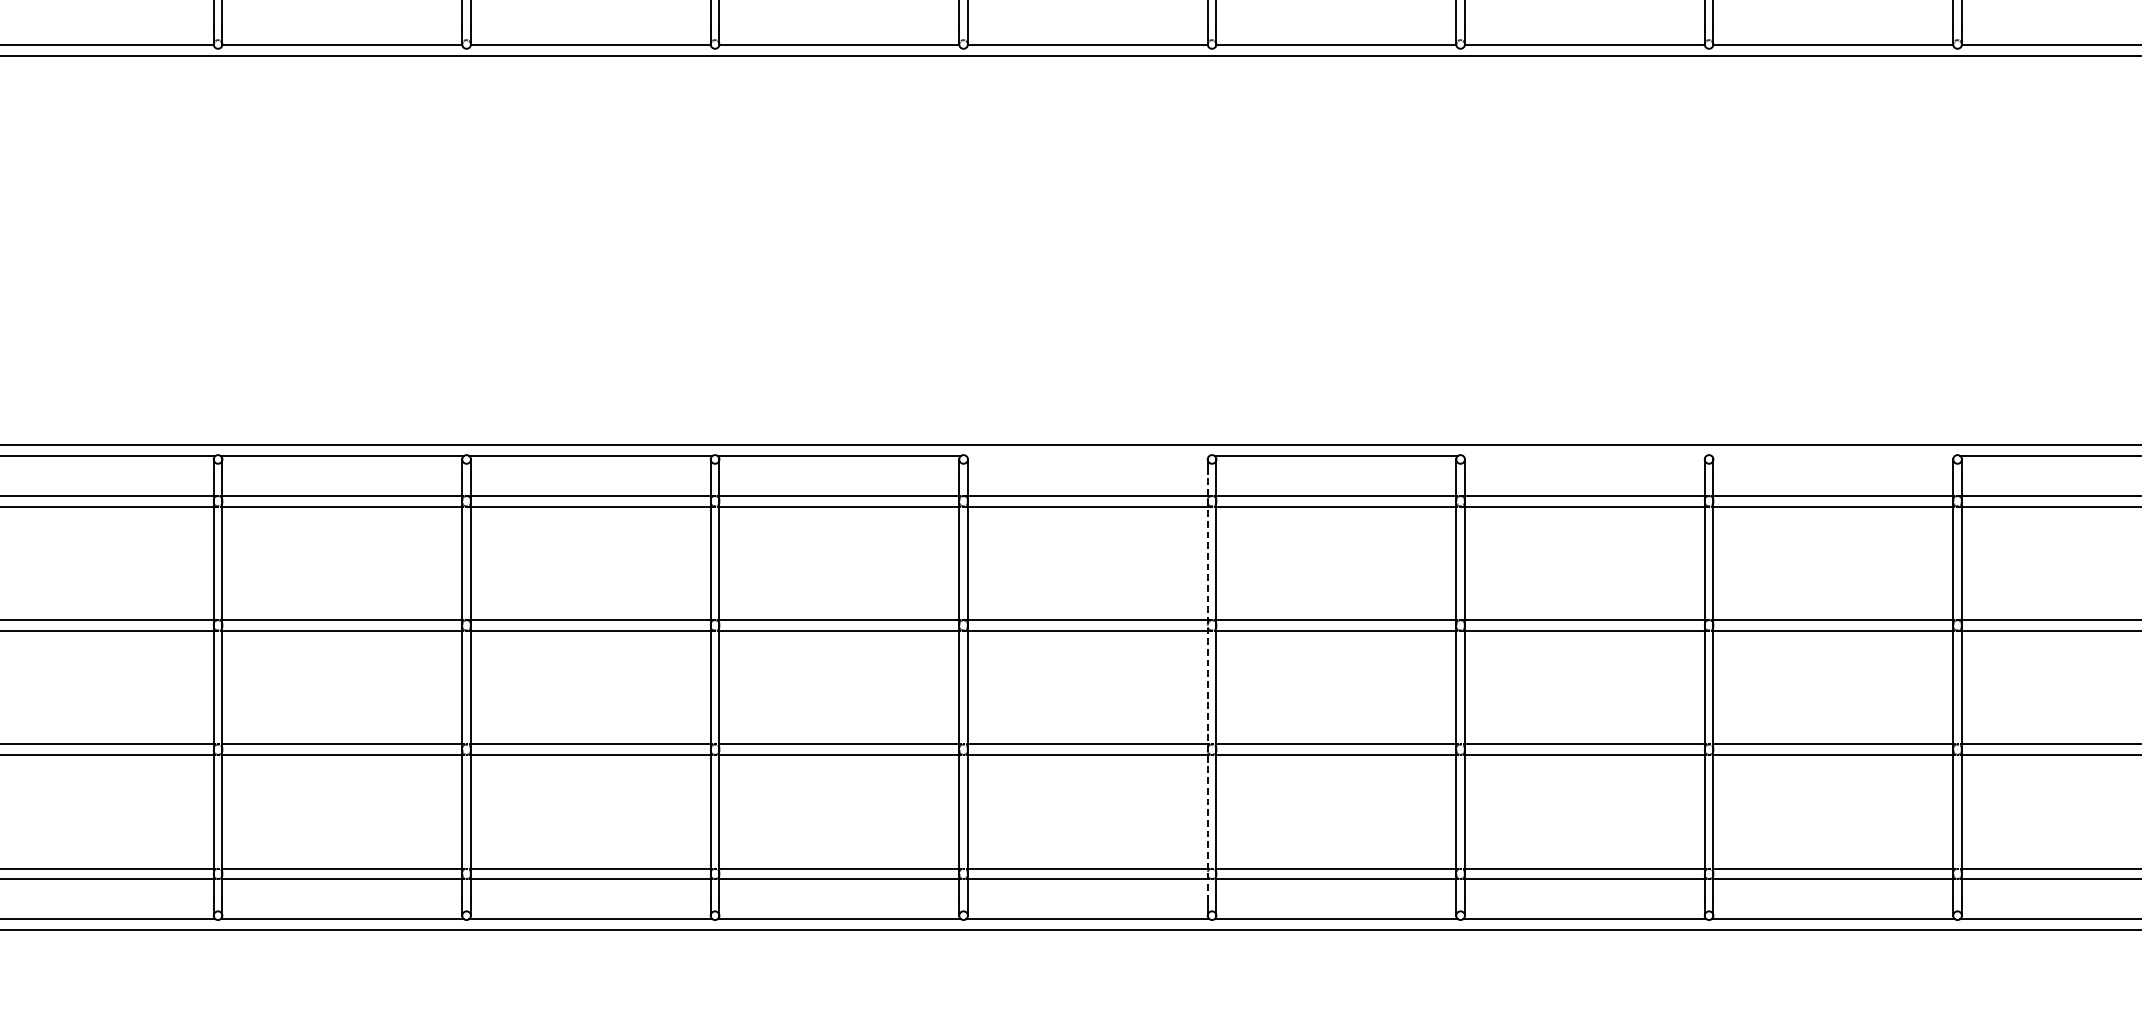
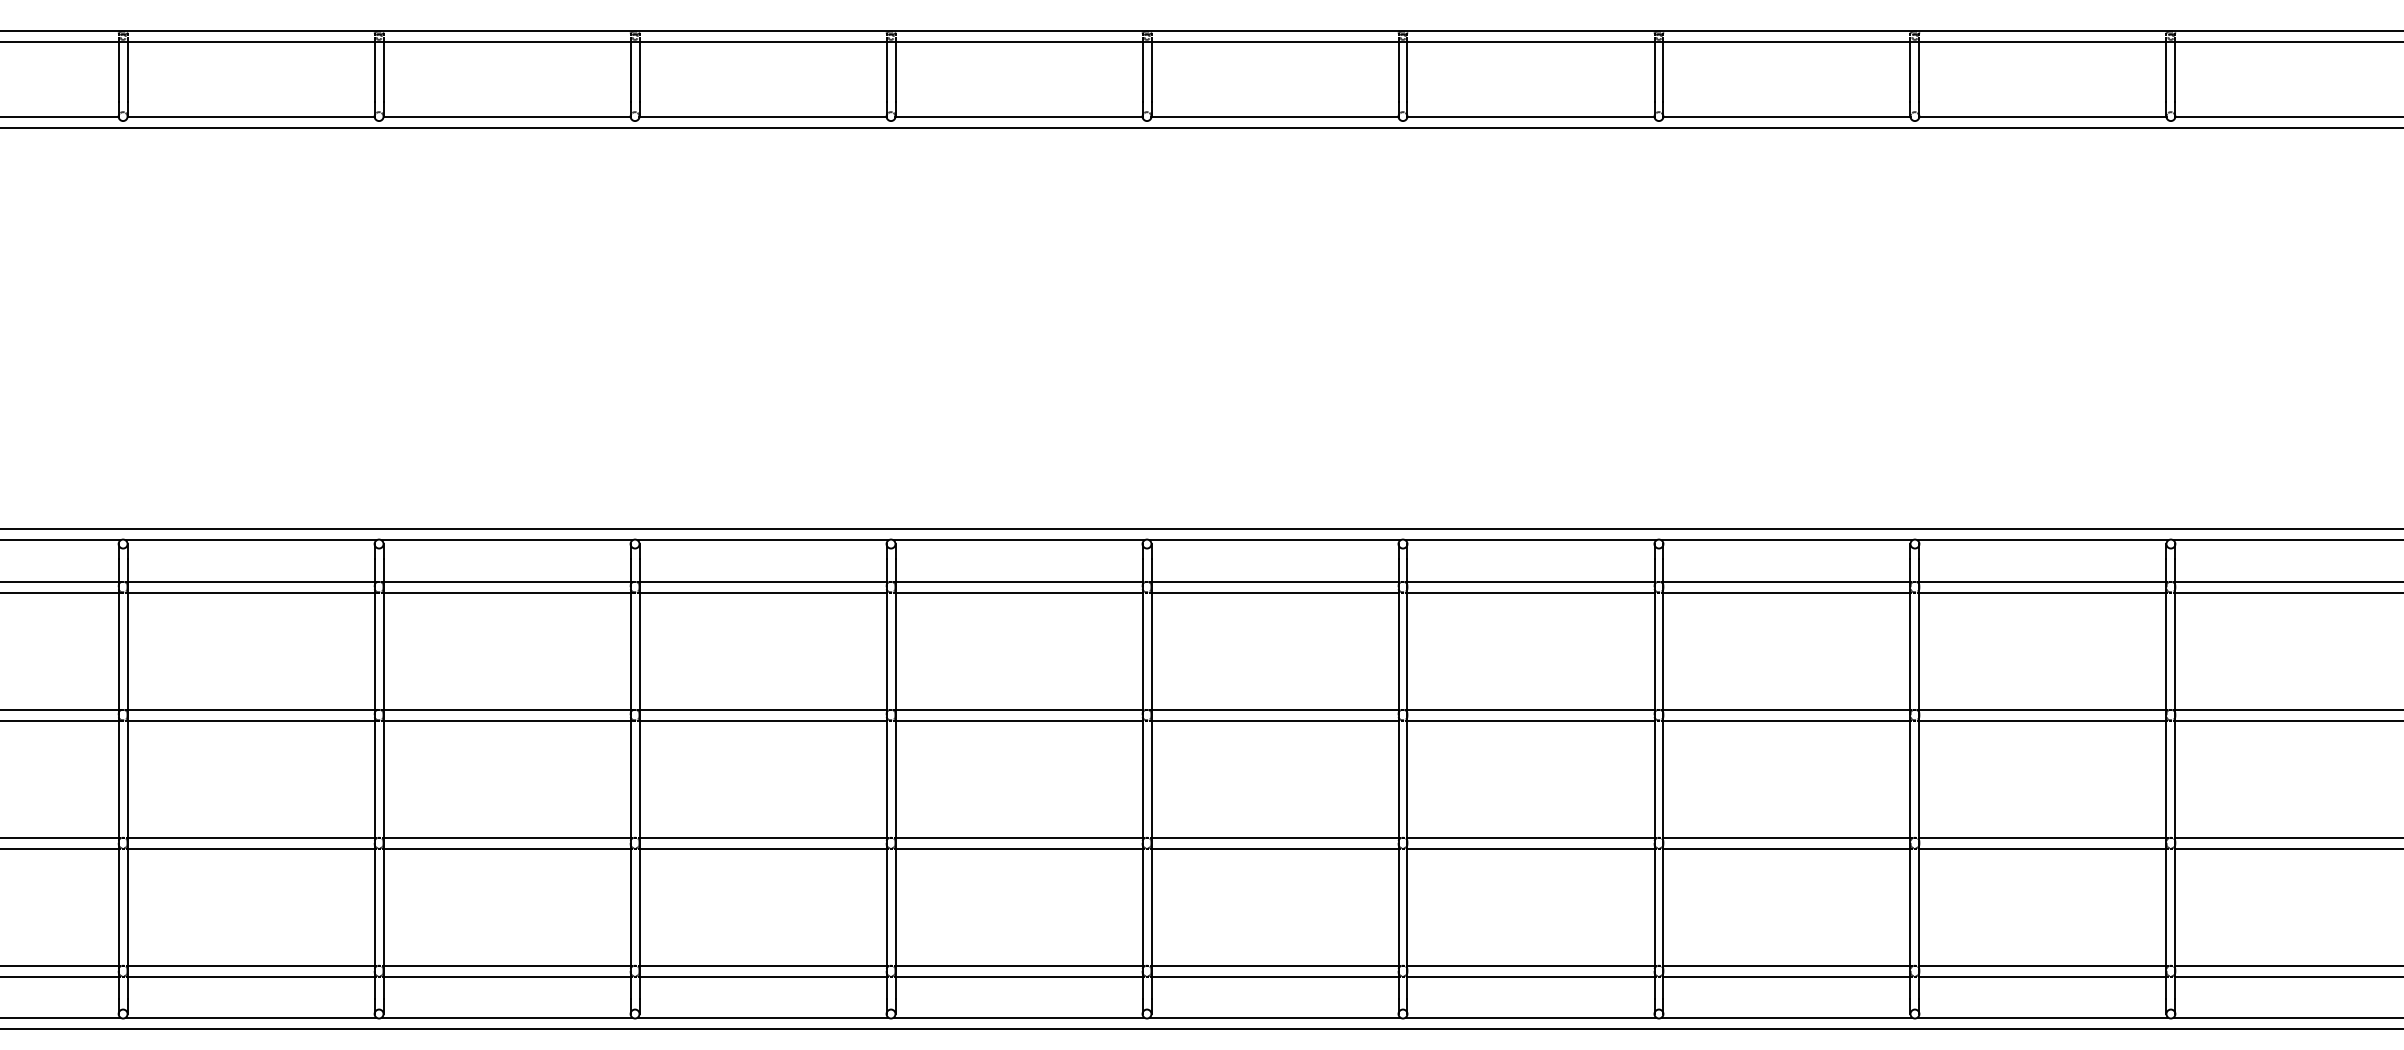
line: (1087, 455) -> (1018, 540), added
line: (1584, 455) -> (1530, 540), added
line: (1832, 455) -> (1786, 540), added
line: (1207, 687) -> (1142, 778), dashed -> solid

